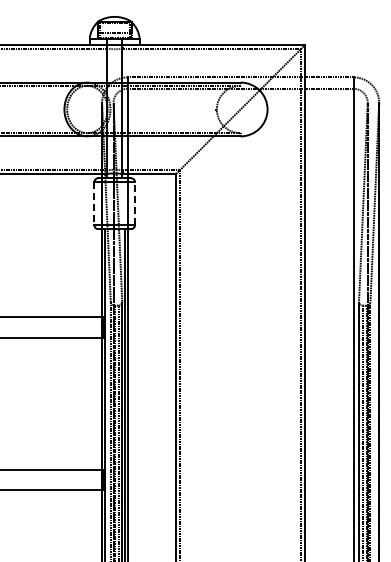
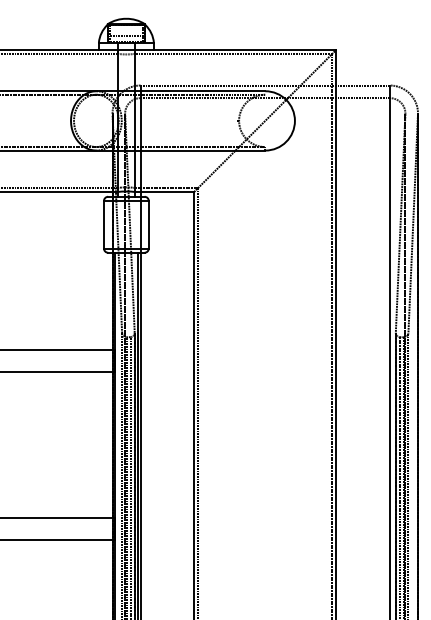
line: (94, 203) -> (104, 224), dashed -> solid
line: (135, 203) -> (149, 224), dashed -> solid

